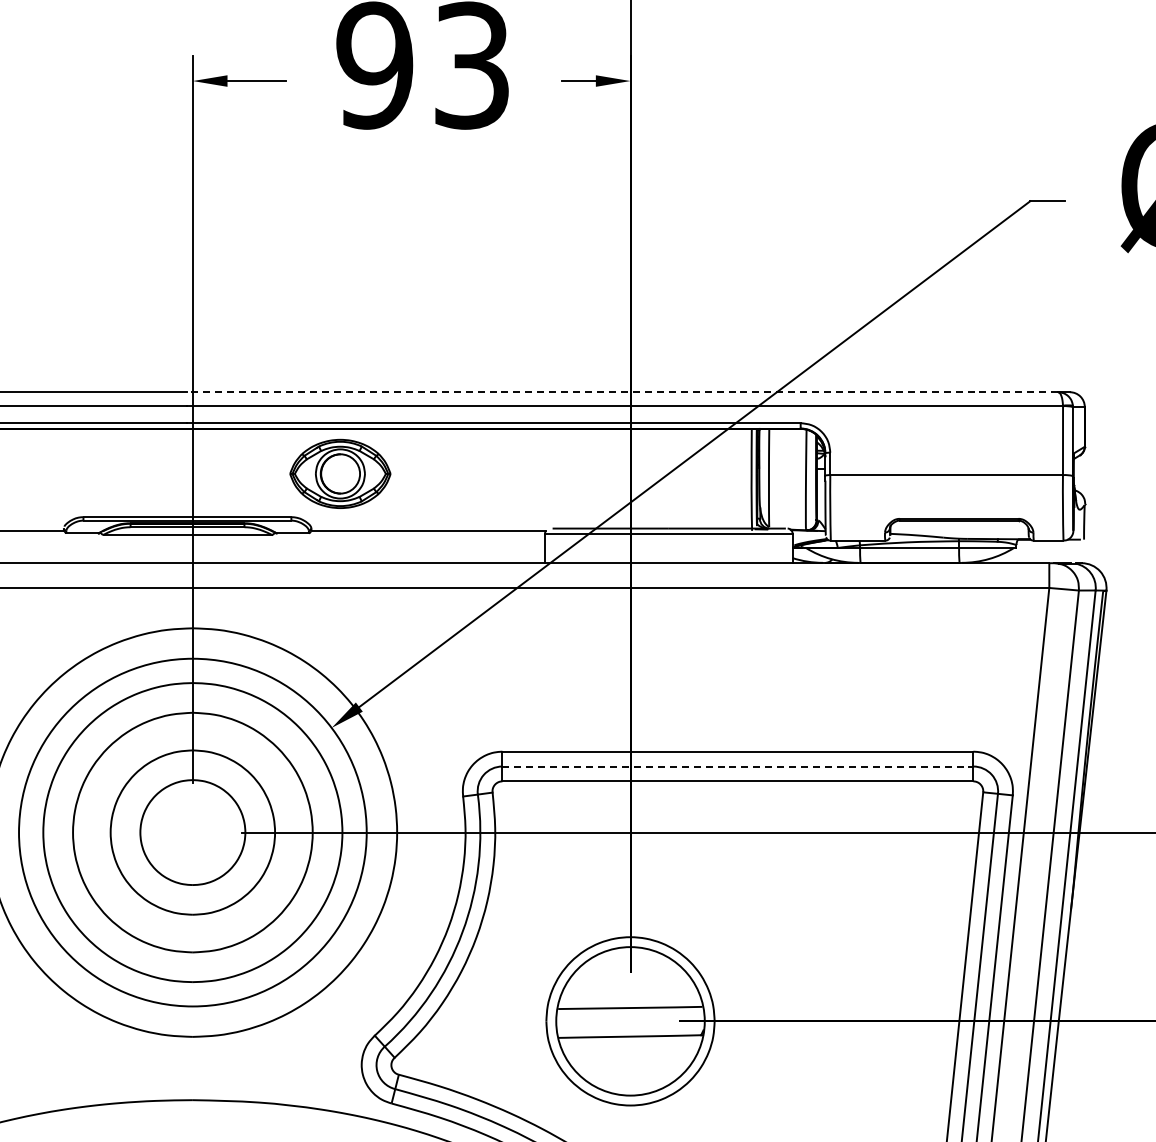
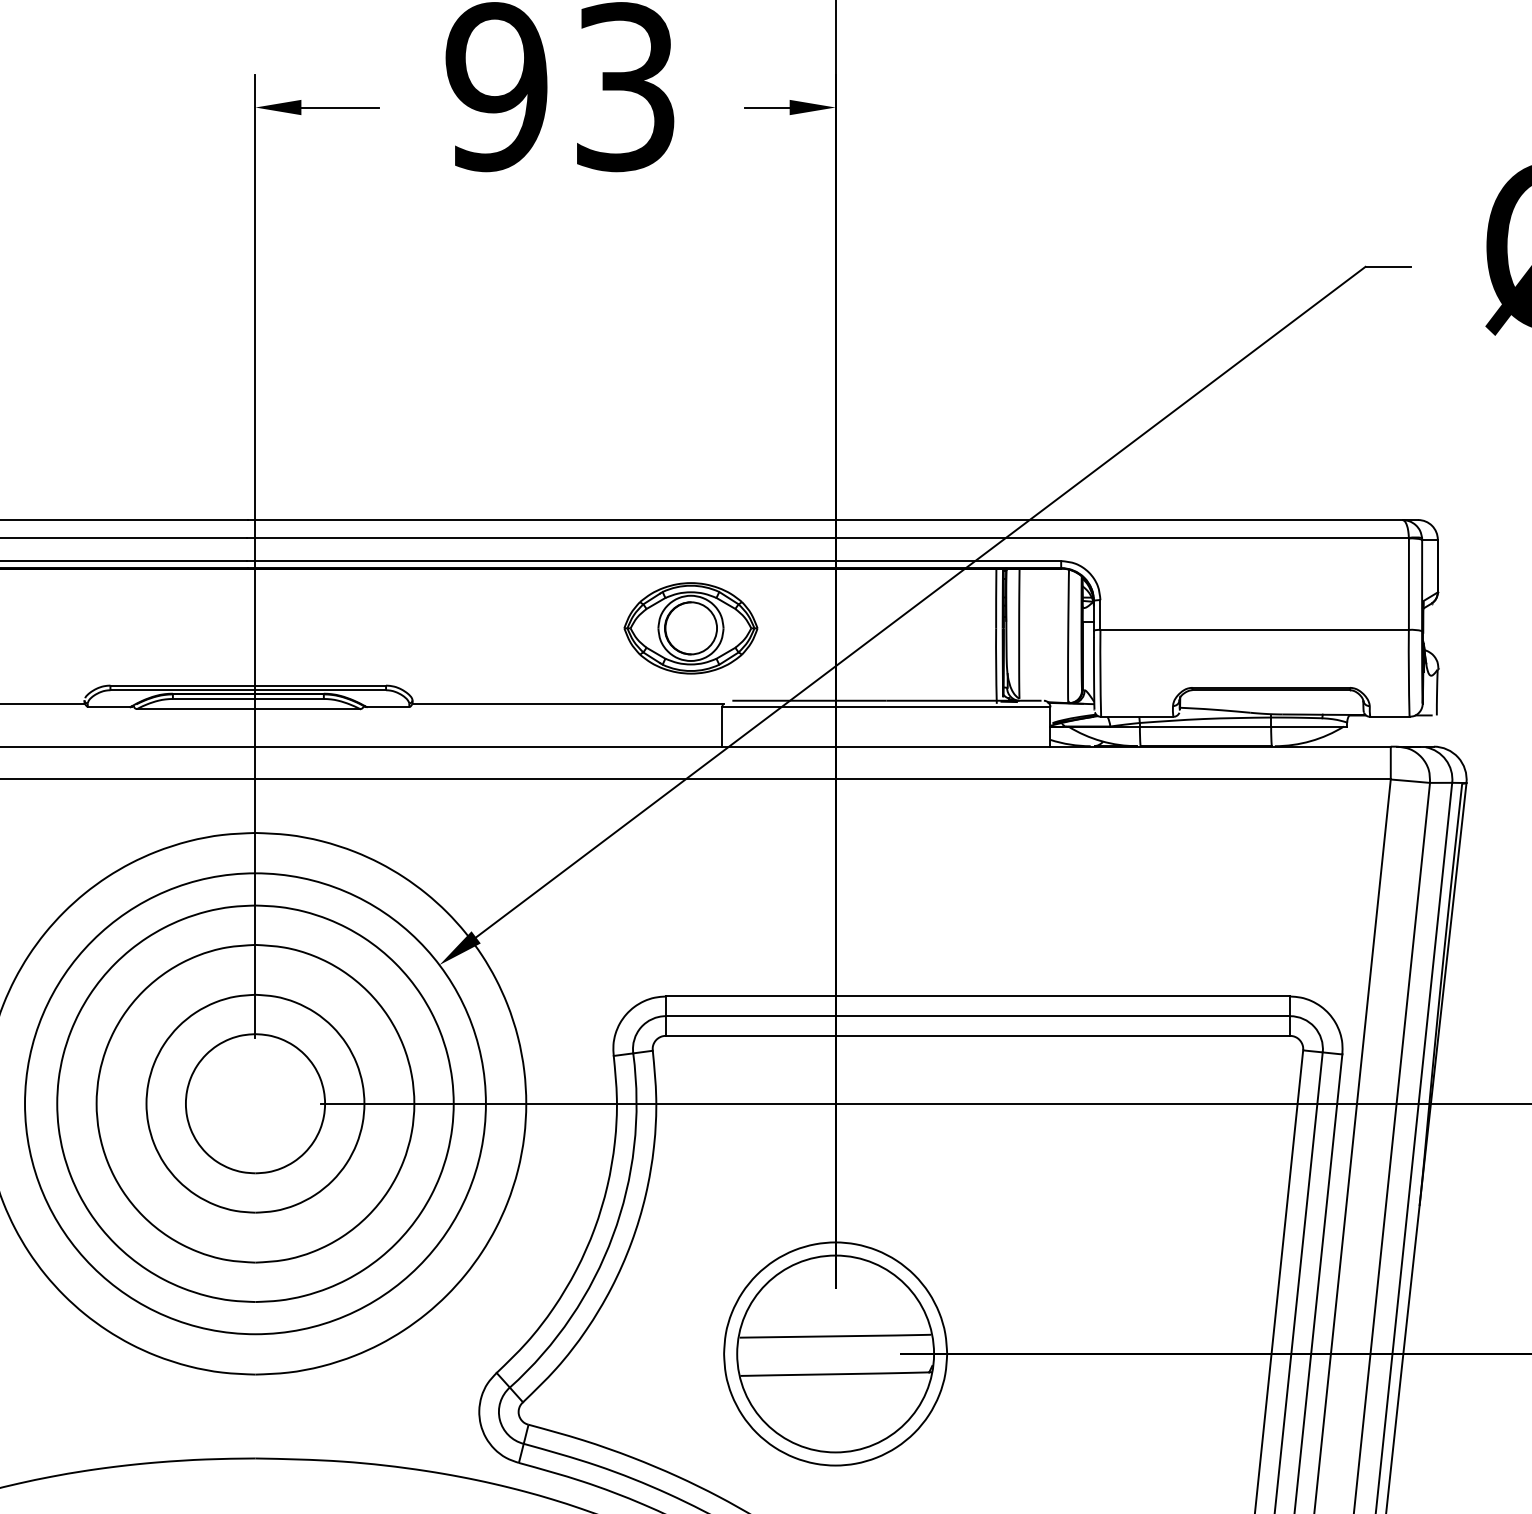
line: (622, 392) -> (824, 520), dashed -> solid
part: (340, 473) -> (691, 627), moved
line: (738, 766) -> (978, 1016), dashed -> solid

